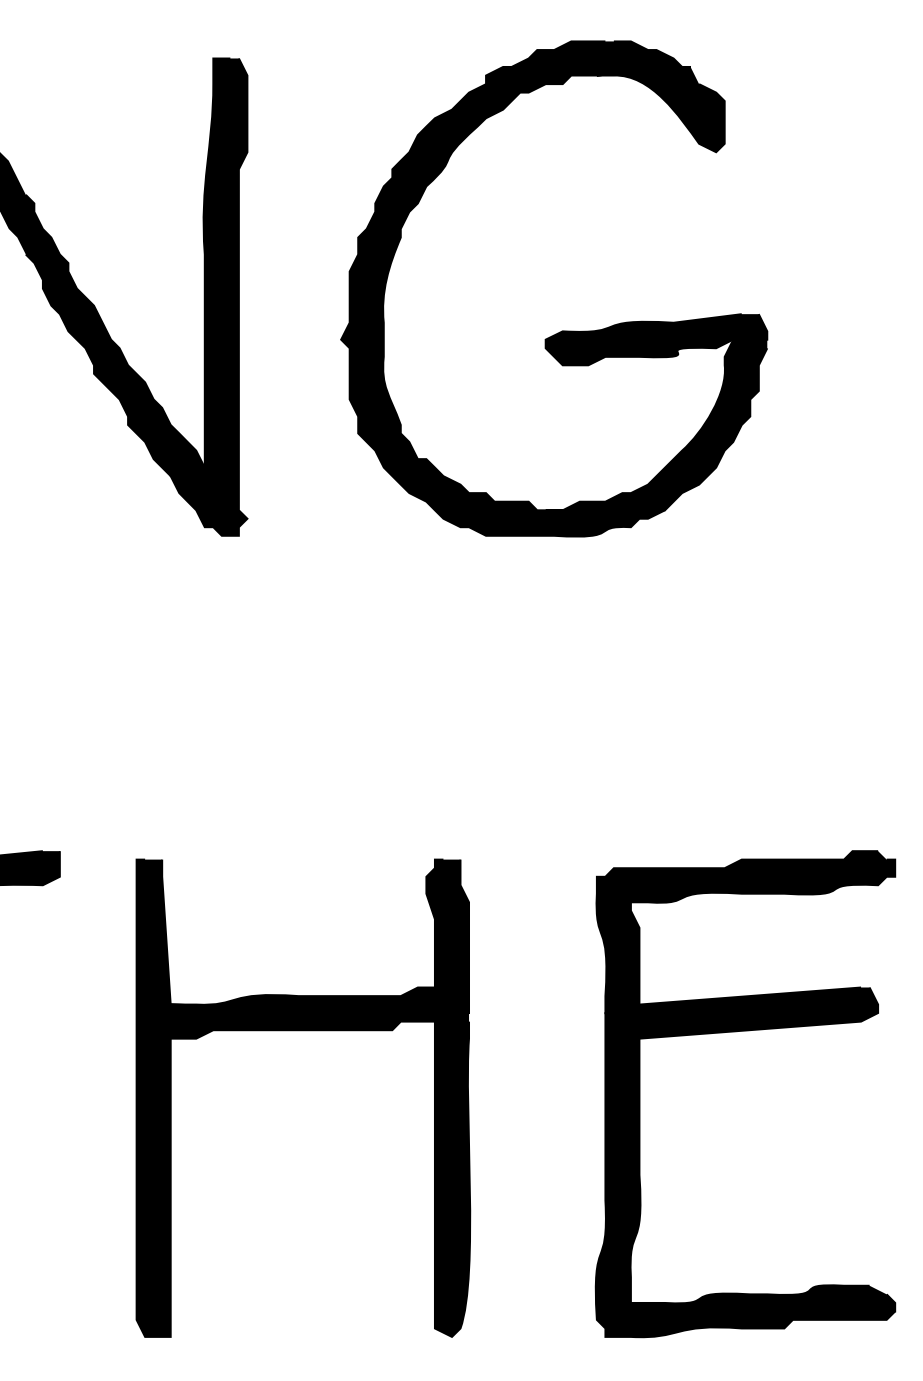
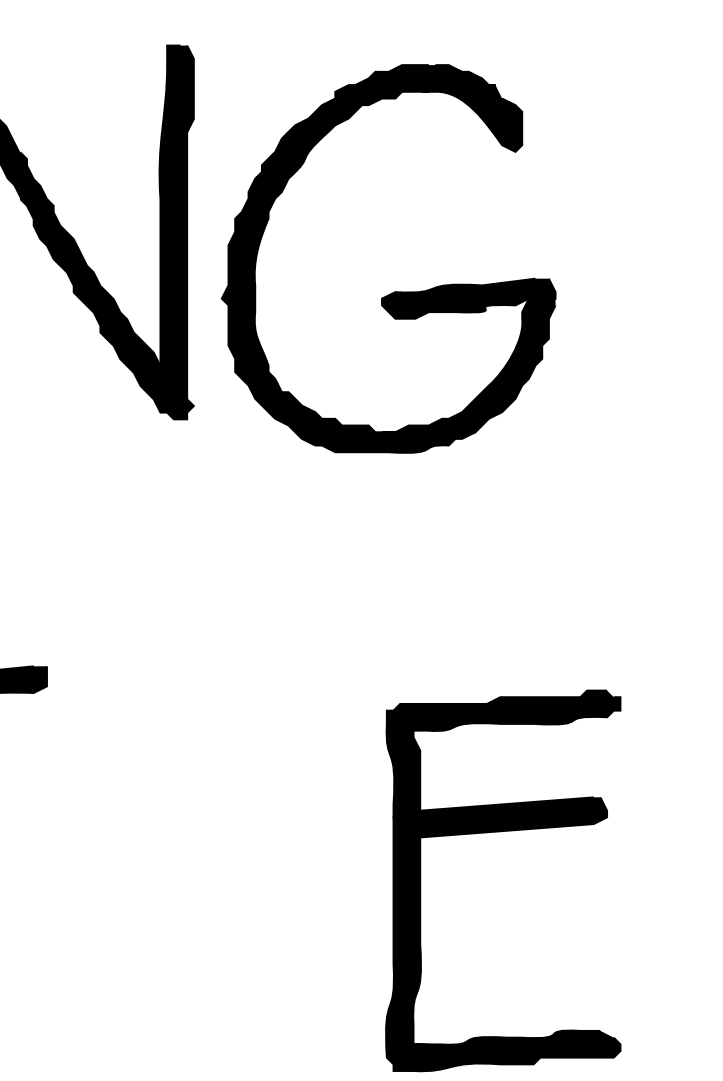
part: (561, 330) -> (394, 291), moved
part: (303, 1031) -> (237, 807), removed
part: (736, 1032) -> (496, 832), moved

